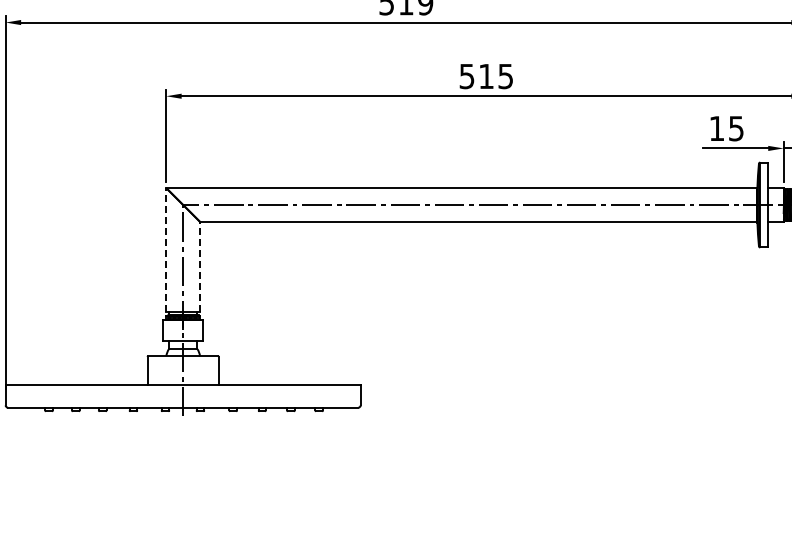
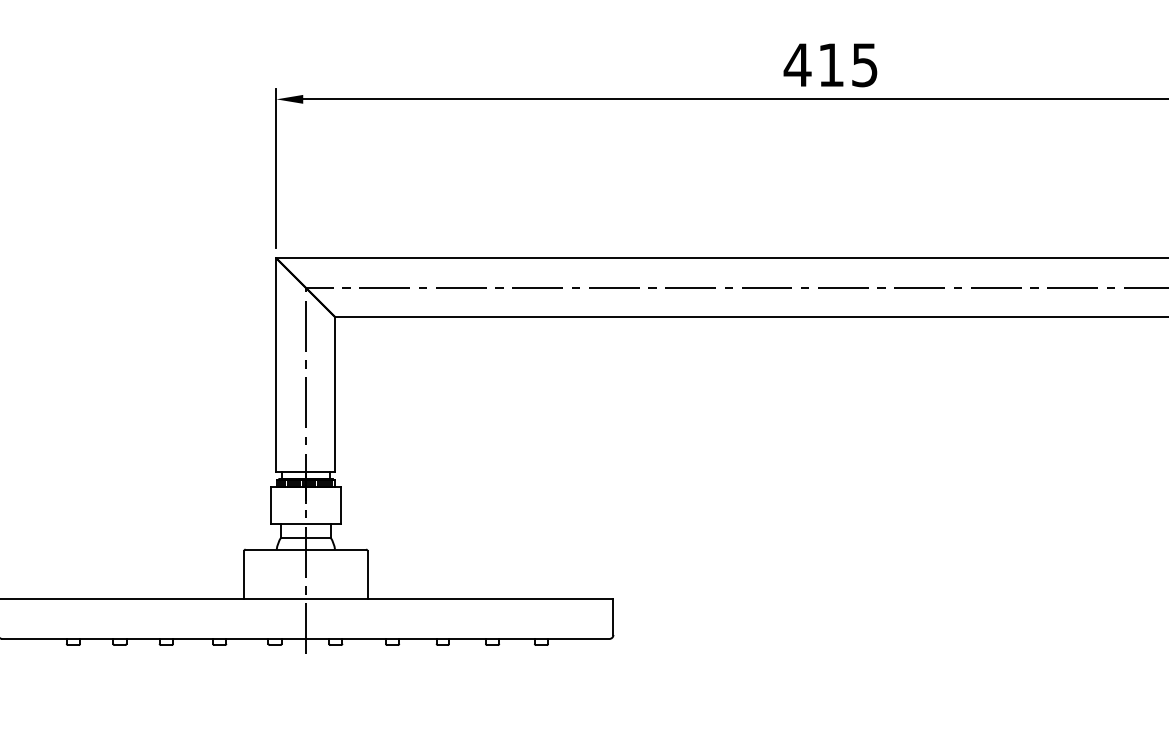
text: (467, 76) -> (798, 65), 515 -> 415
line: (166, 249) -> (276, 364), dashed -> solid
line: (200, 266) -> (335, 394), dashed -> solid

